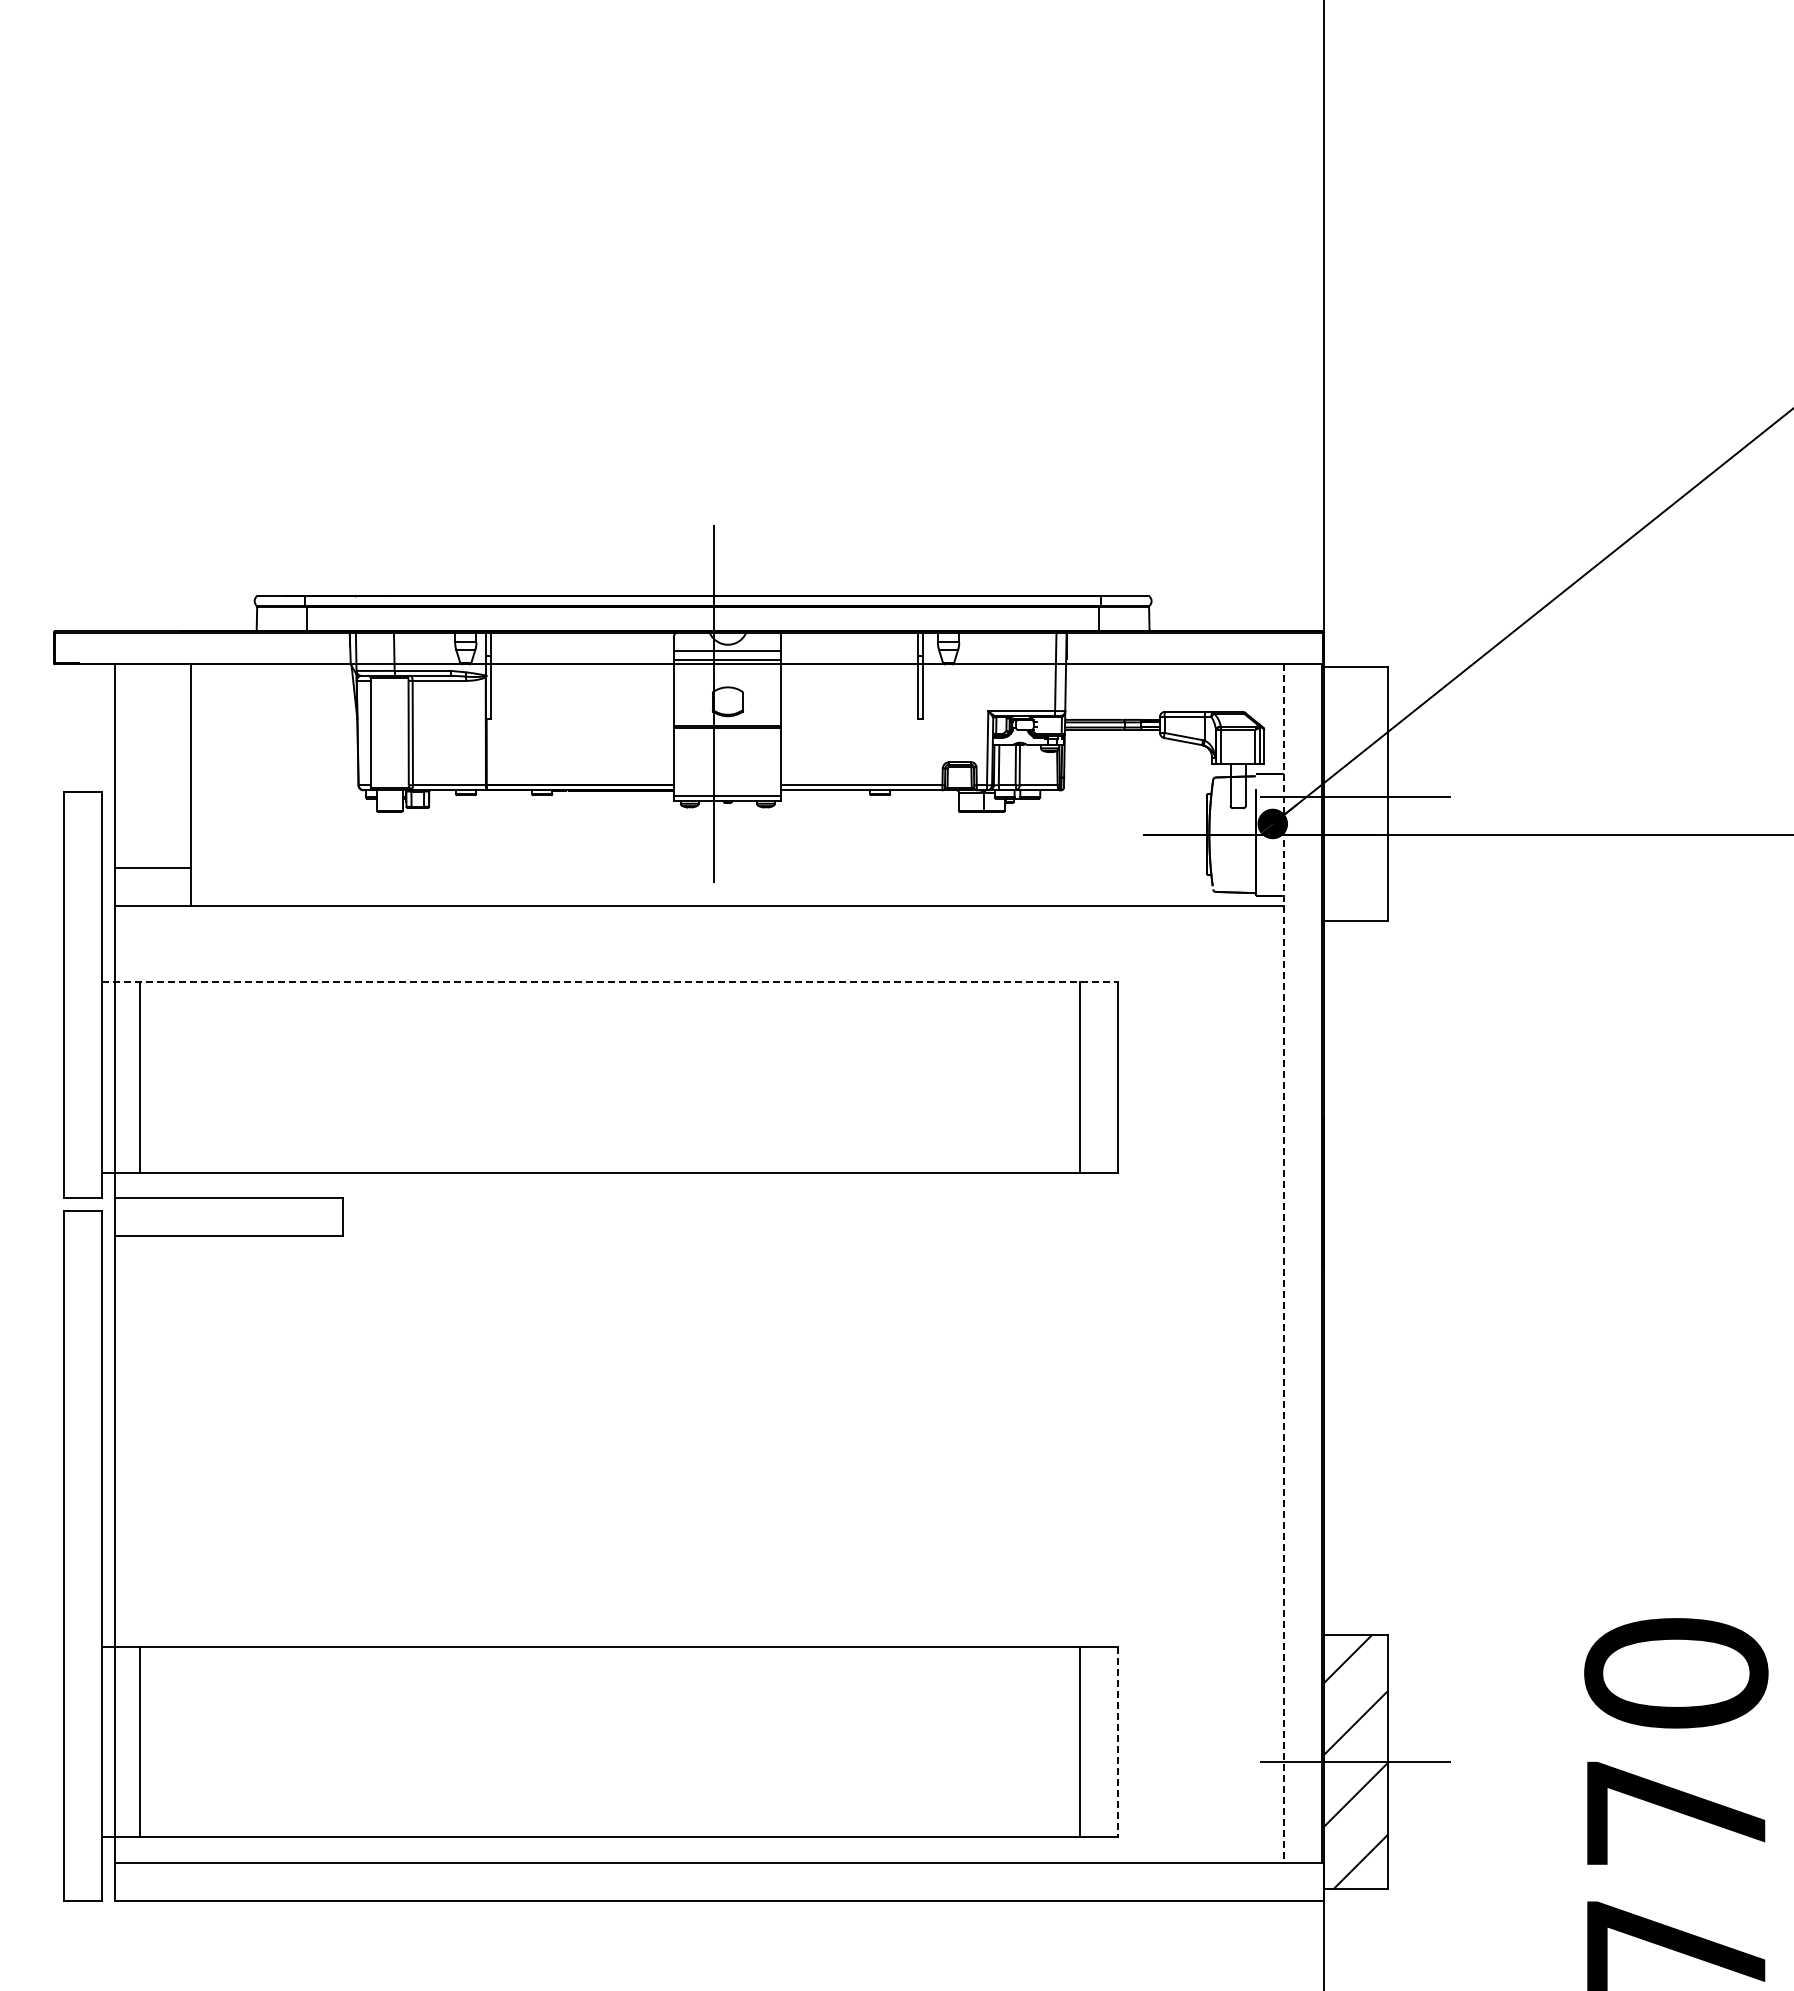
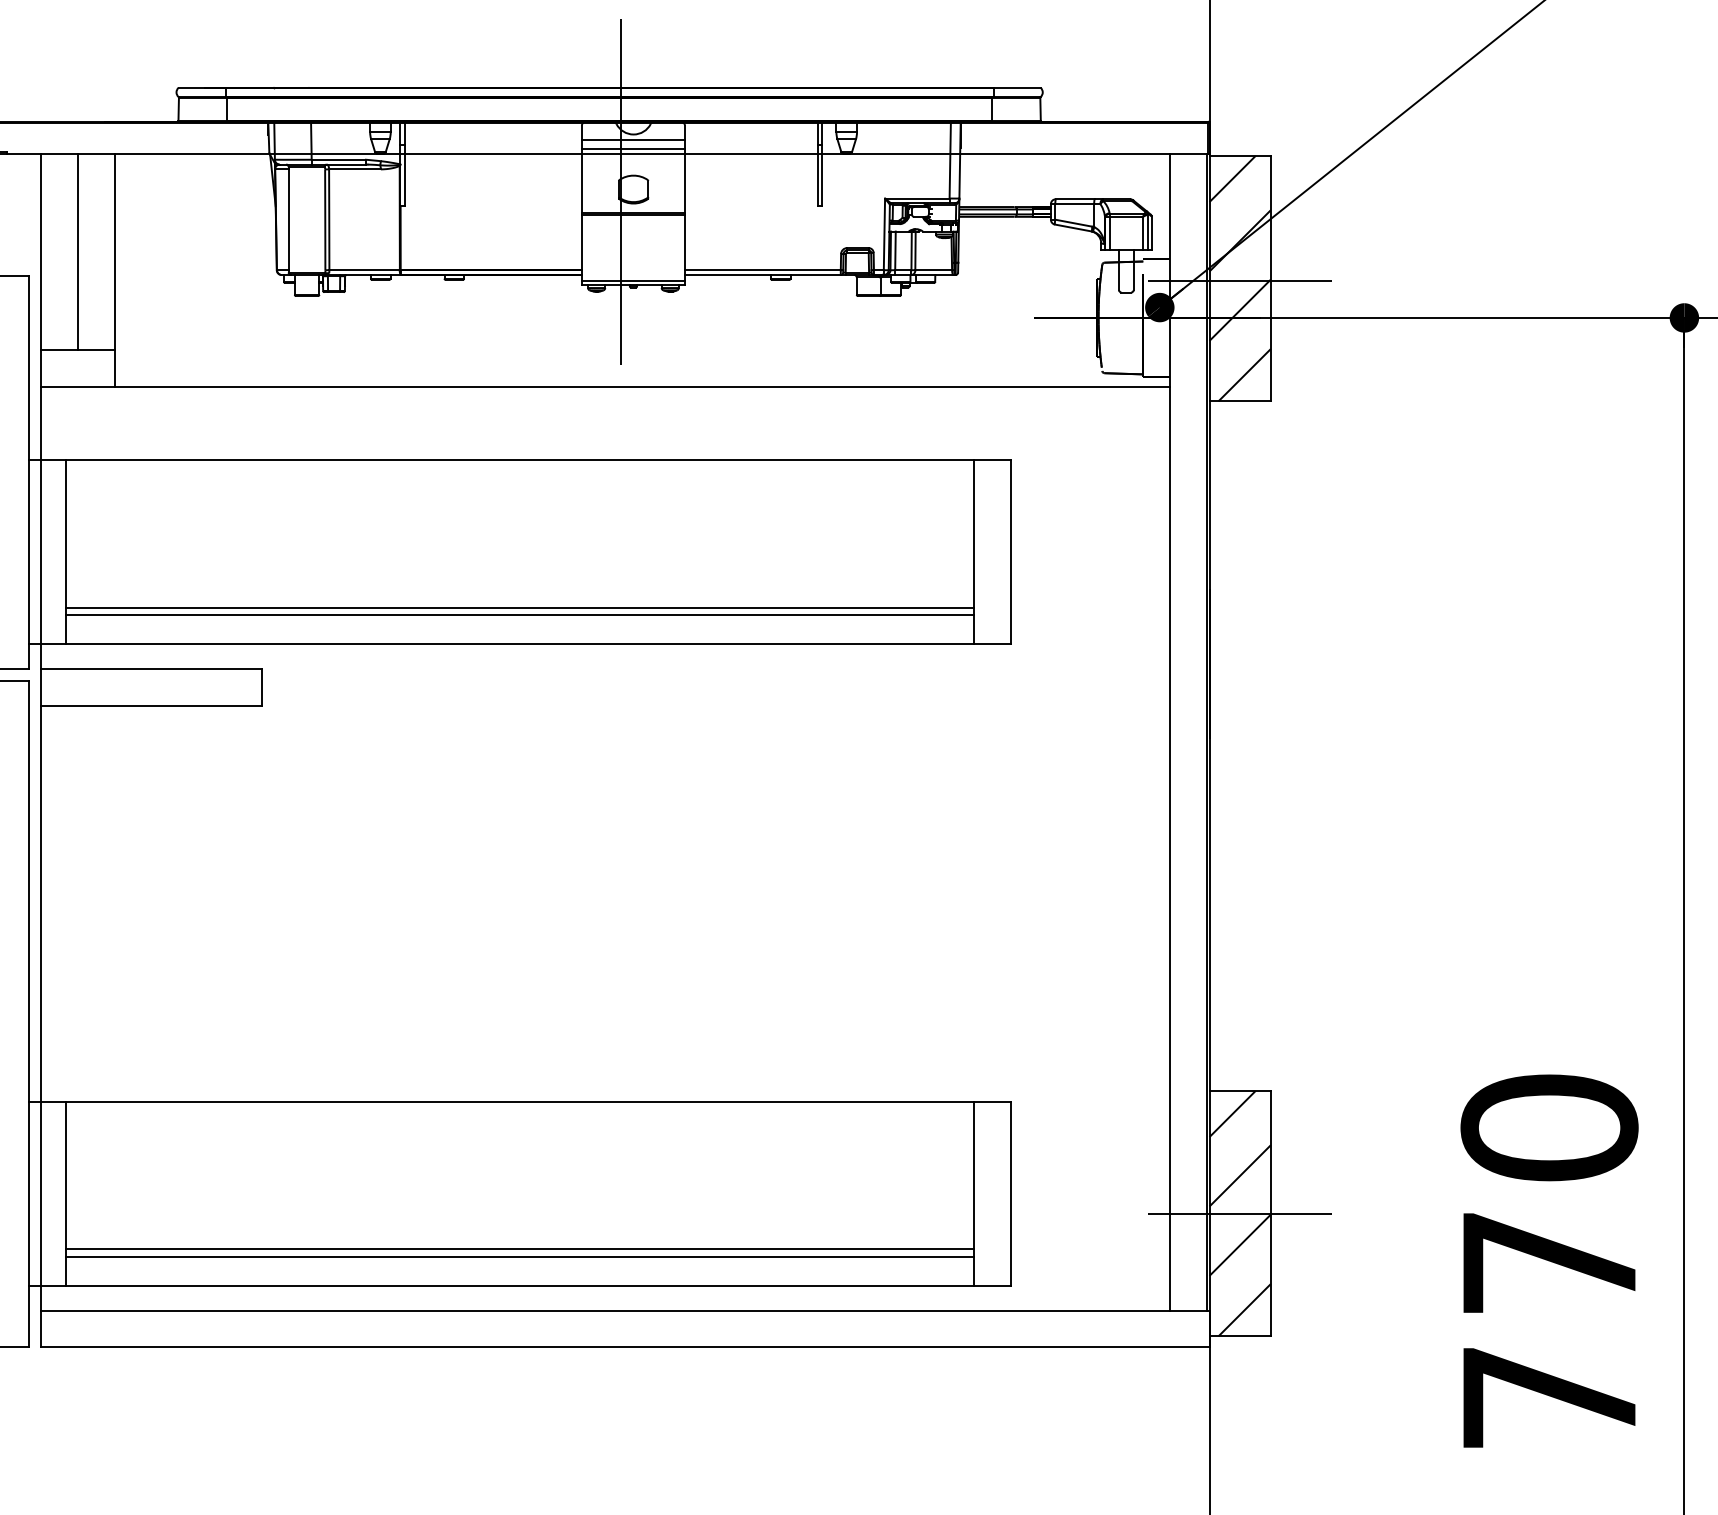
line: (152, 765) -> (77, 251), added
hatch: (1355, 794) -> (1239, 279), added
line: (610, 982) -> (520, 460), dashed -> solid
line: (610, 1134) -> (520, 607), added
line: (610, 1142) -> (520, 615), added
line: (1283, 1264) -> (1170, 733), dashed -> solid
line: (1118, 1742) -> (1010, 1194), dashed -> solid
line: (610, 1799) -> (520, 1249), added
line: (610, 1806) -> (520, 1256), added

